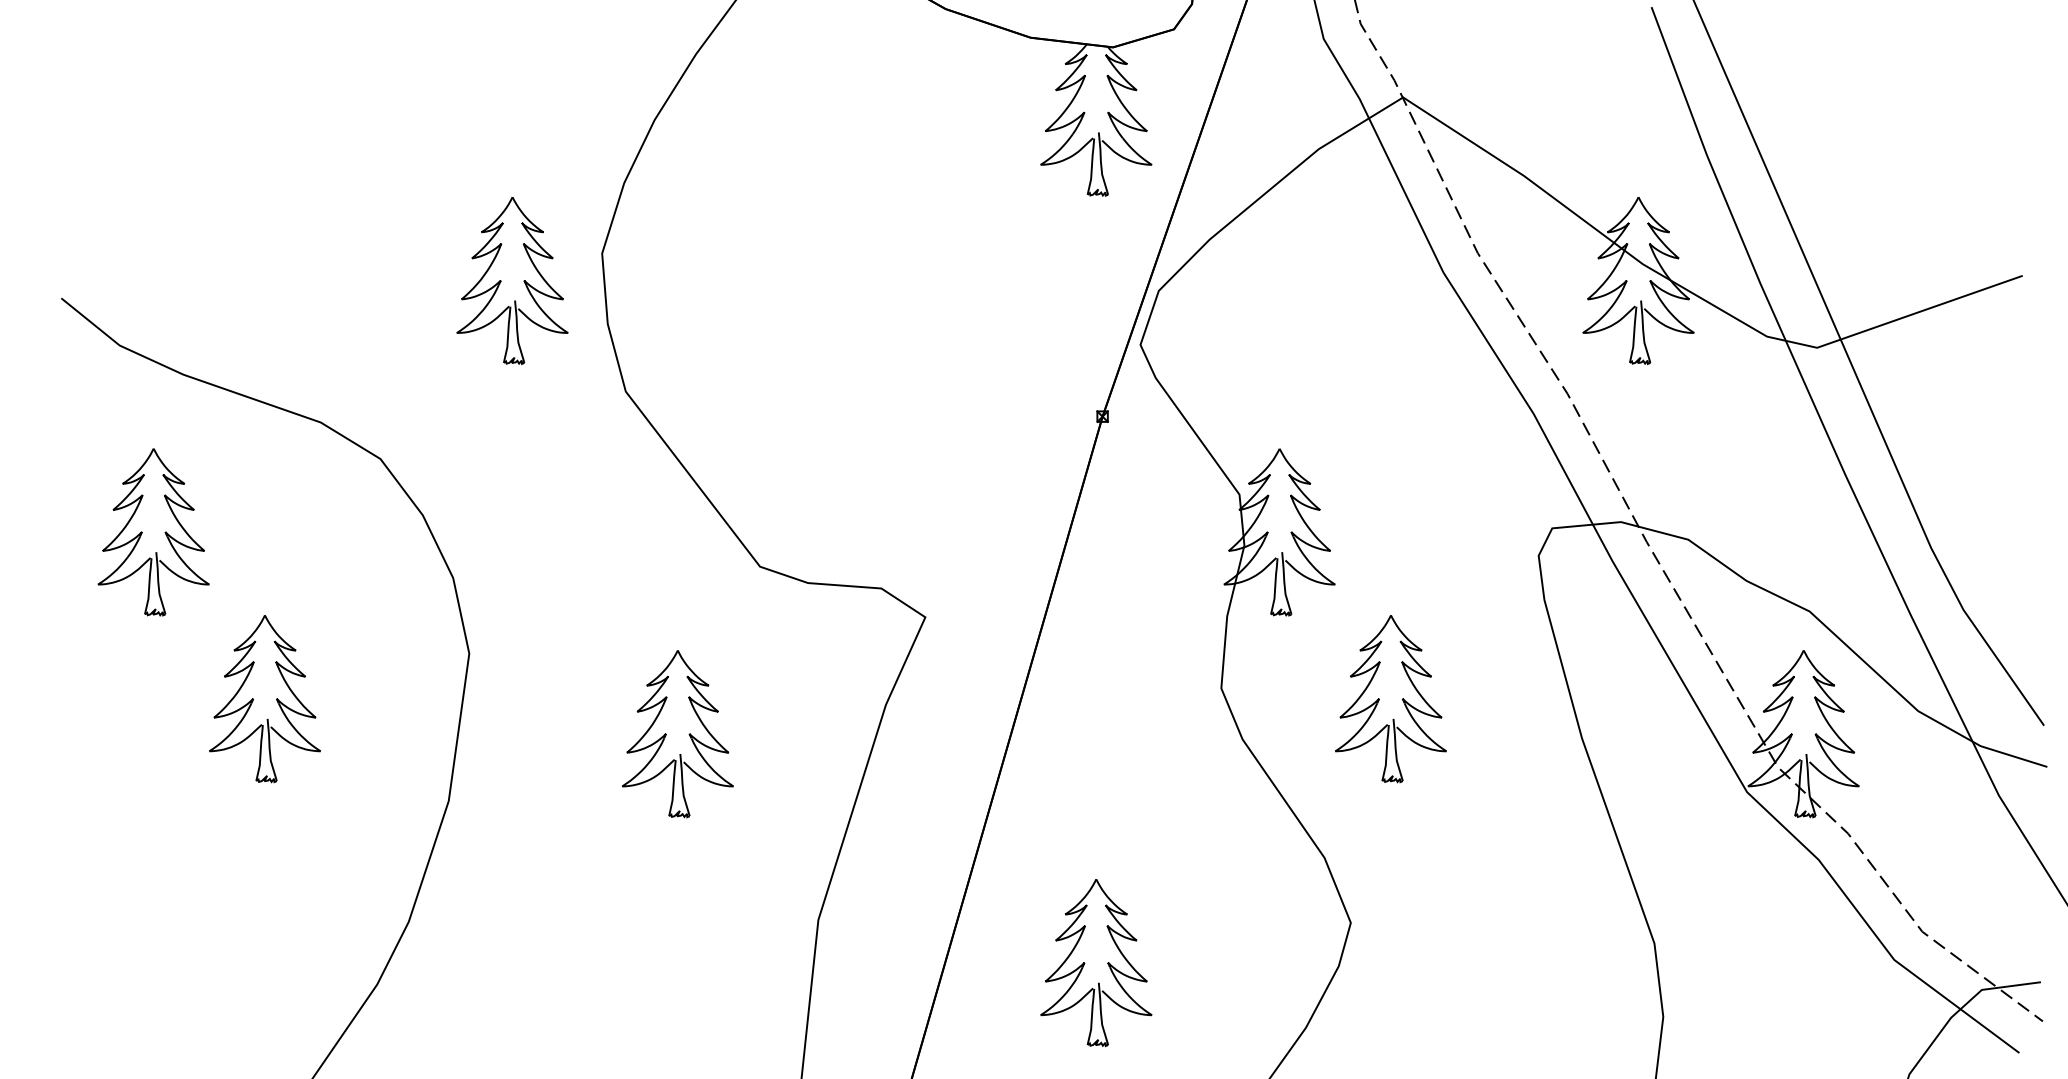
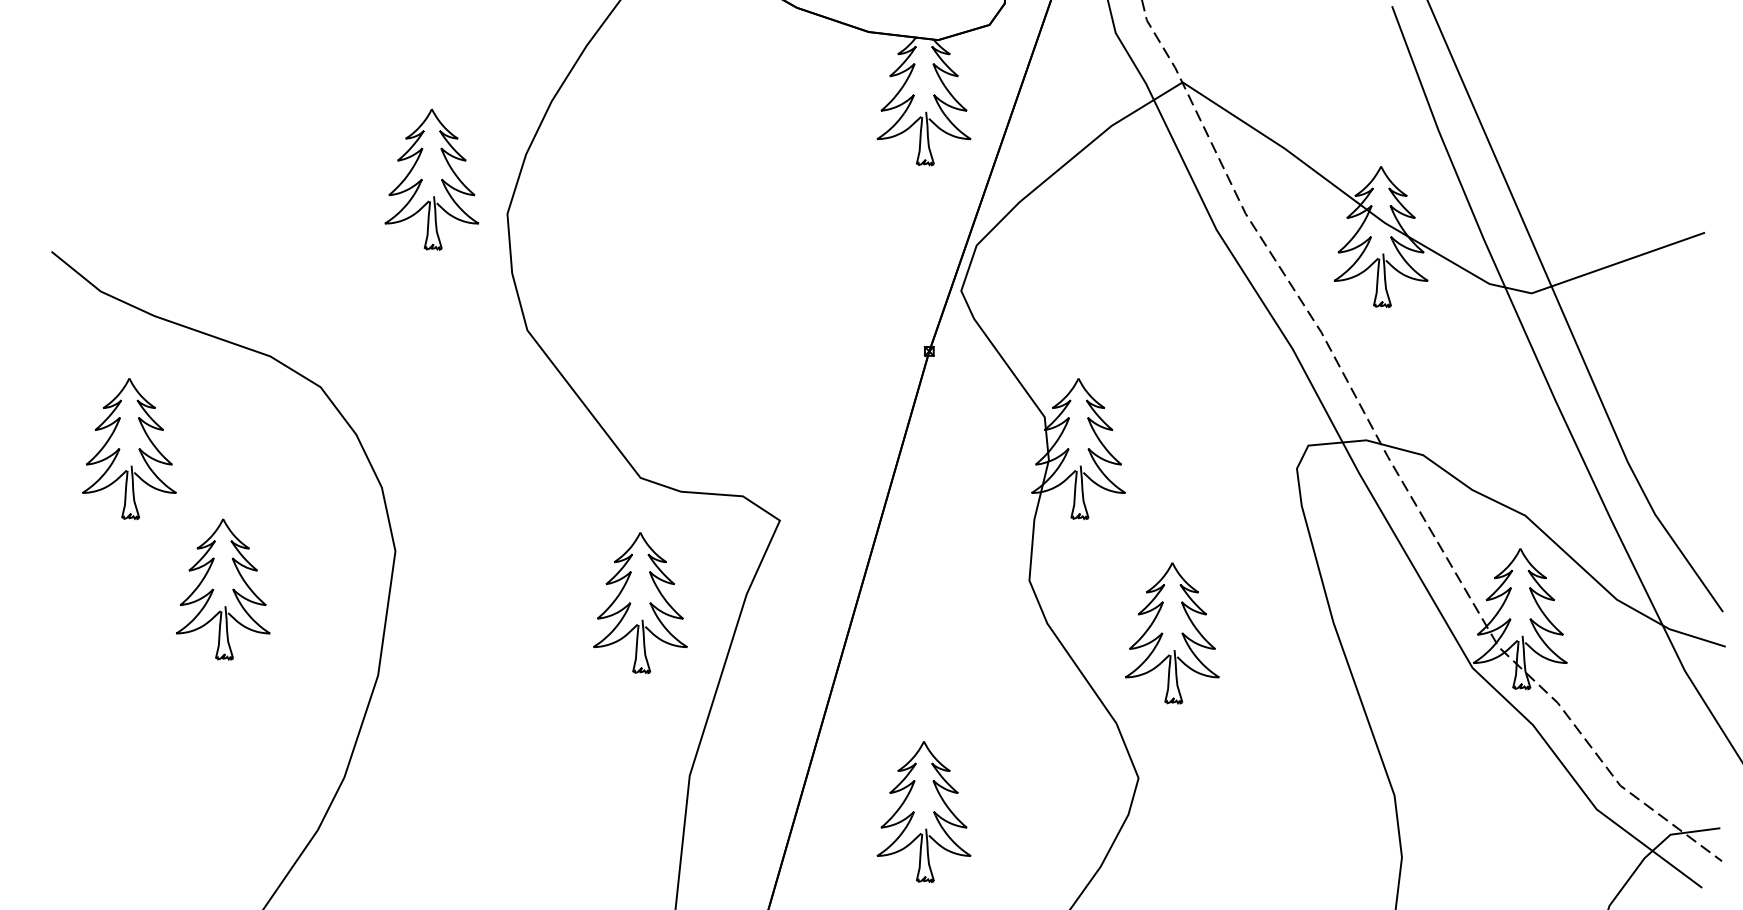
part: (501, 280) -> (422, 179), moved
part: (1390, 699) -> (1172, 633), moved
part: (677, 734) -> (640, 603), moved

